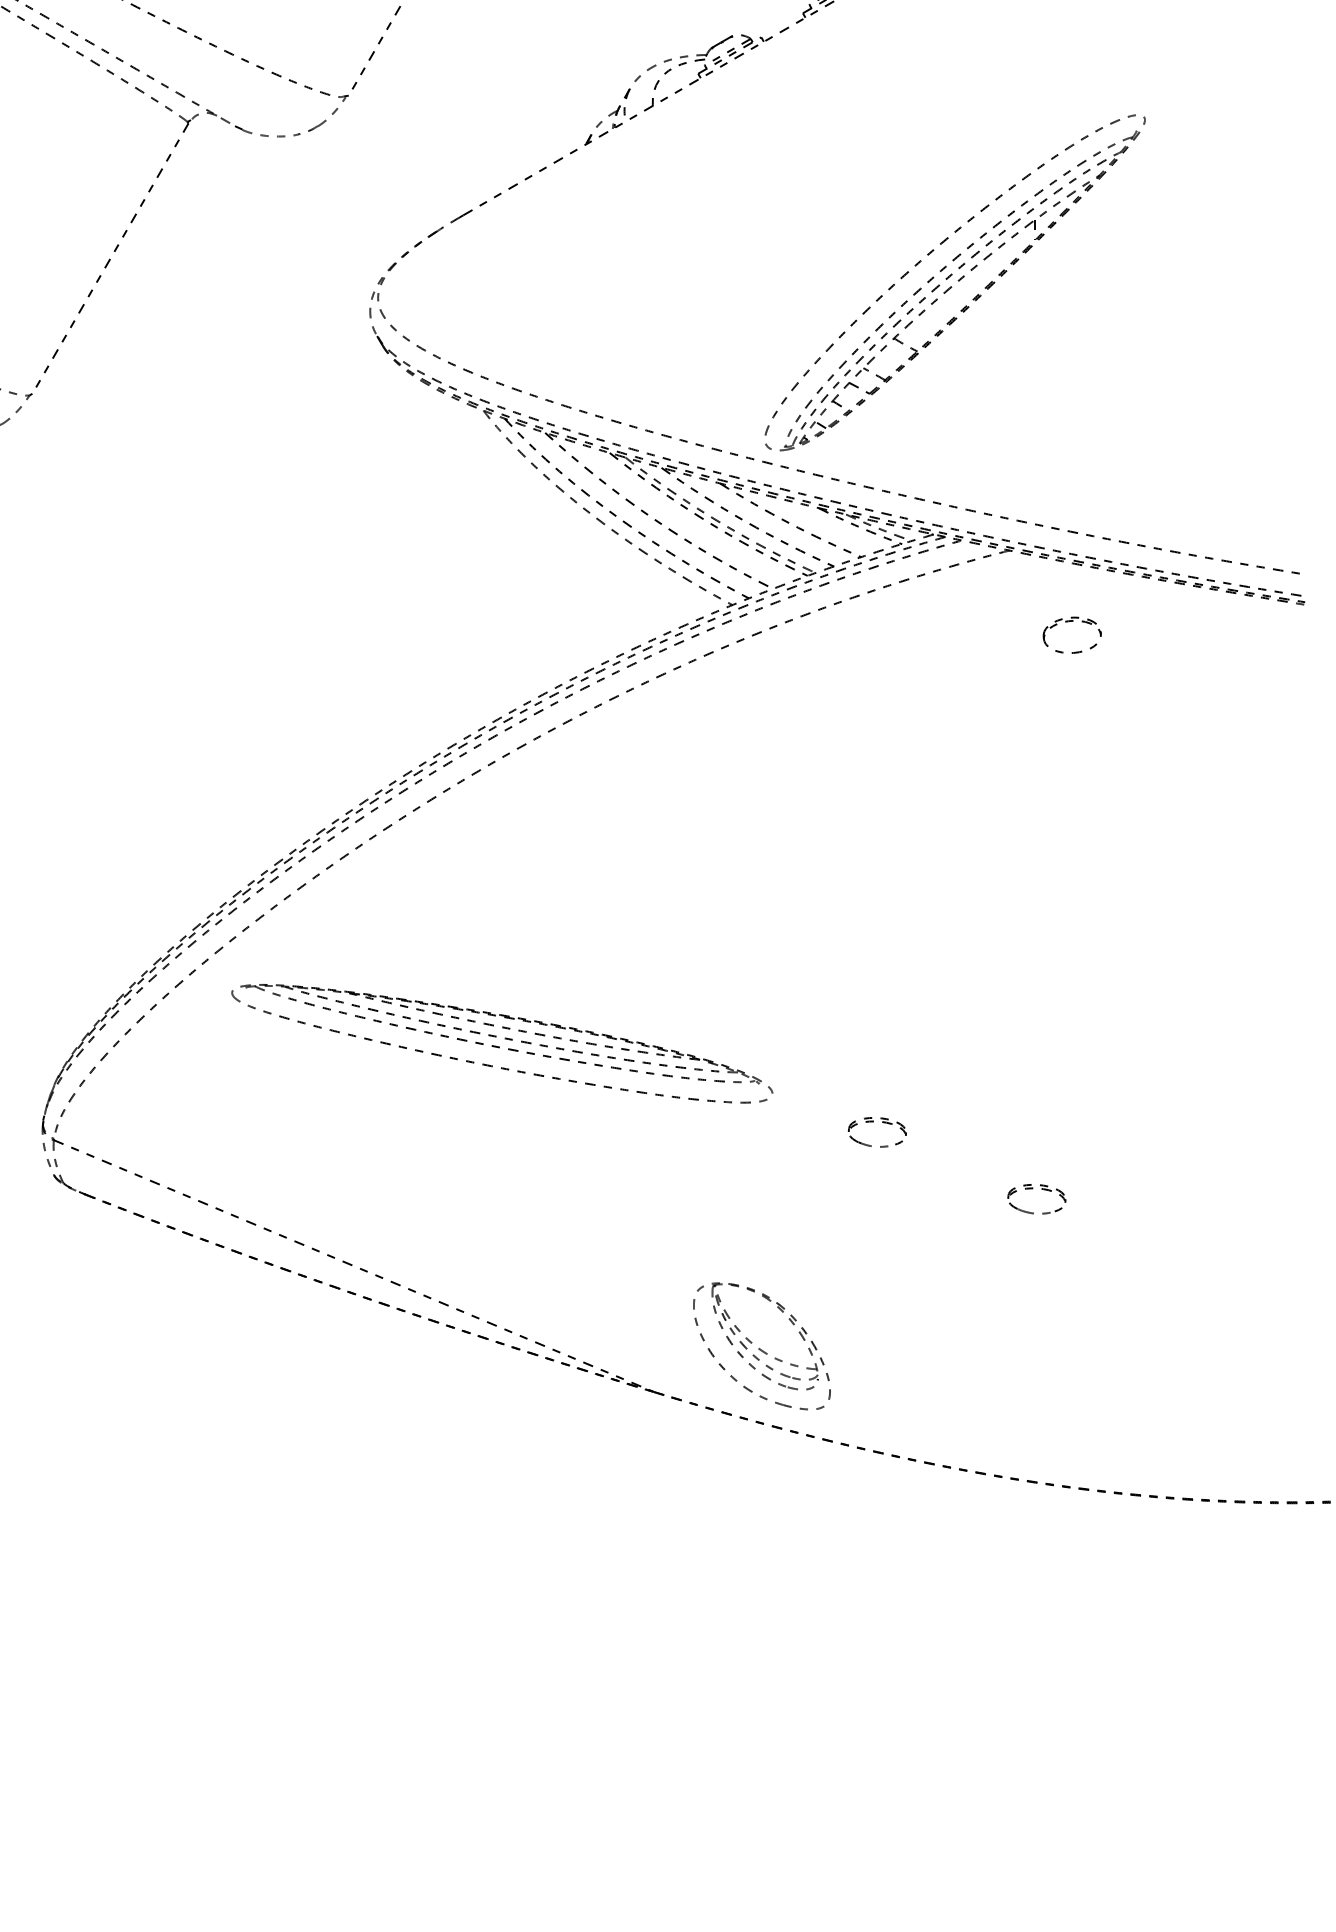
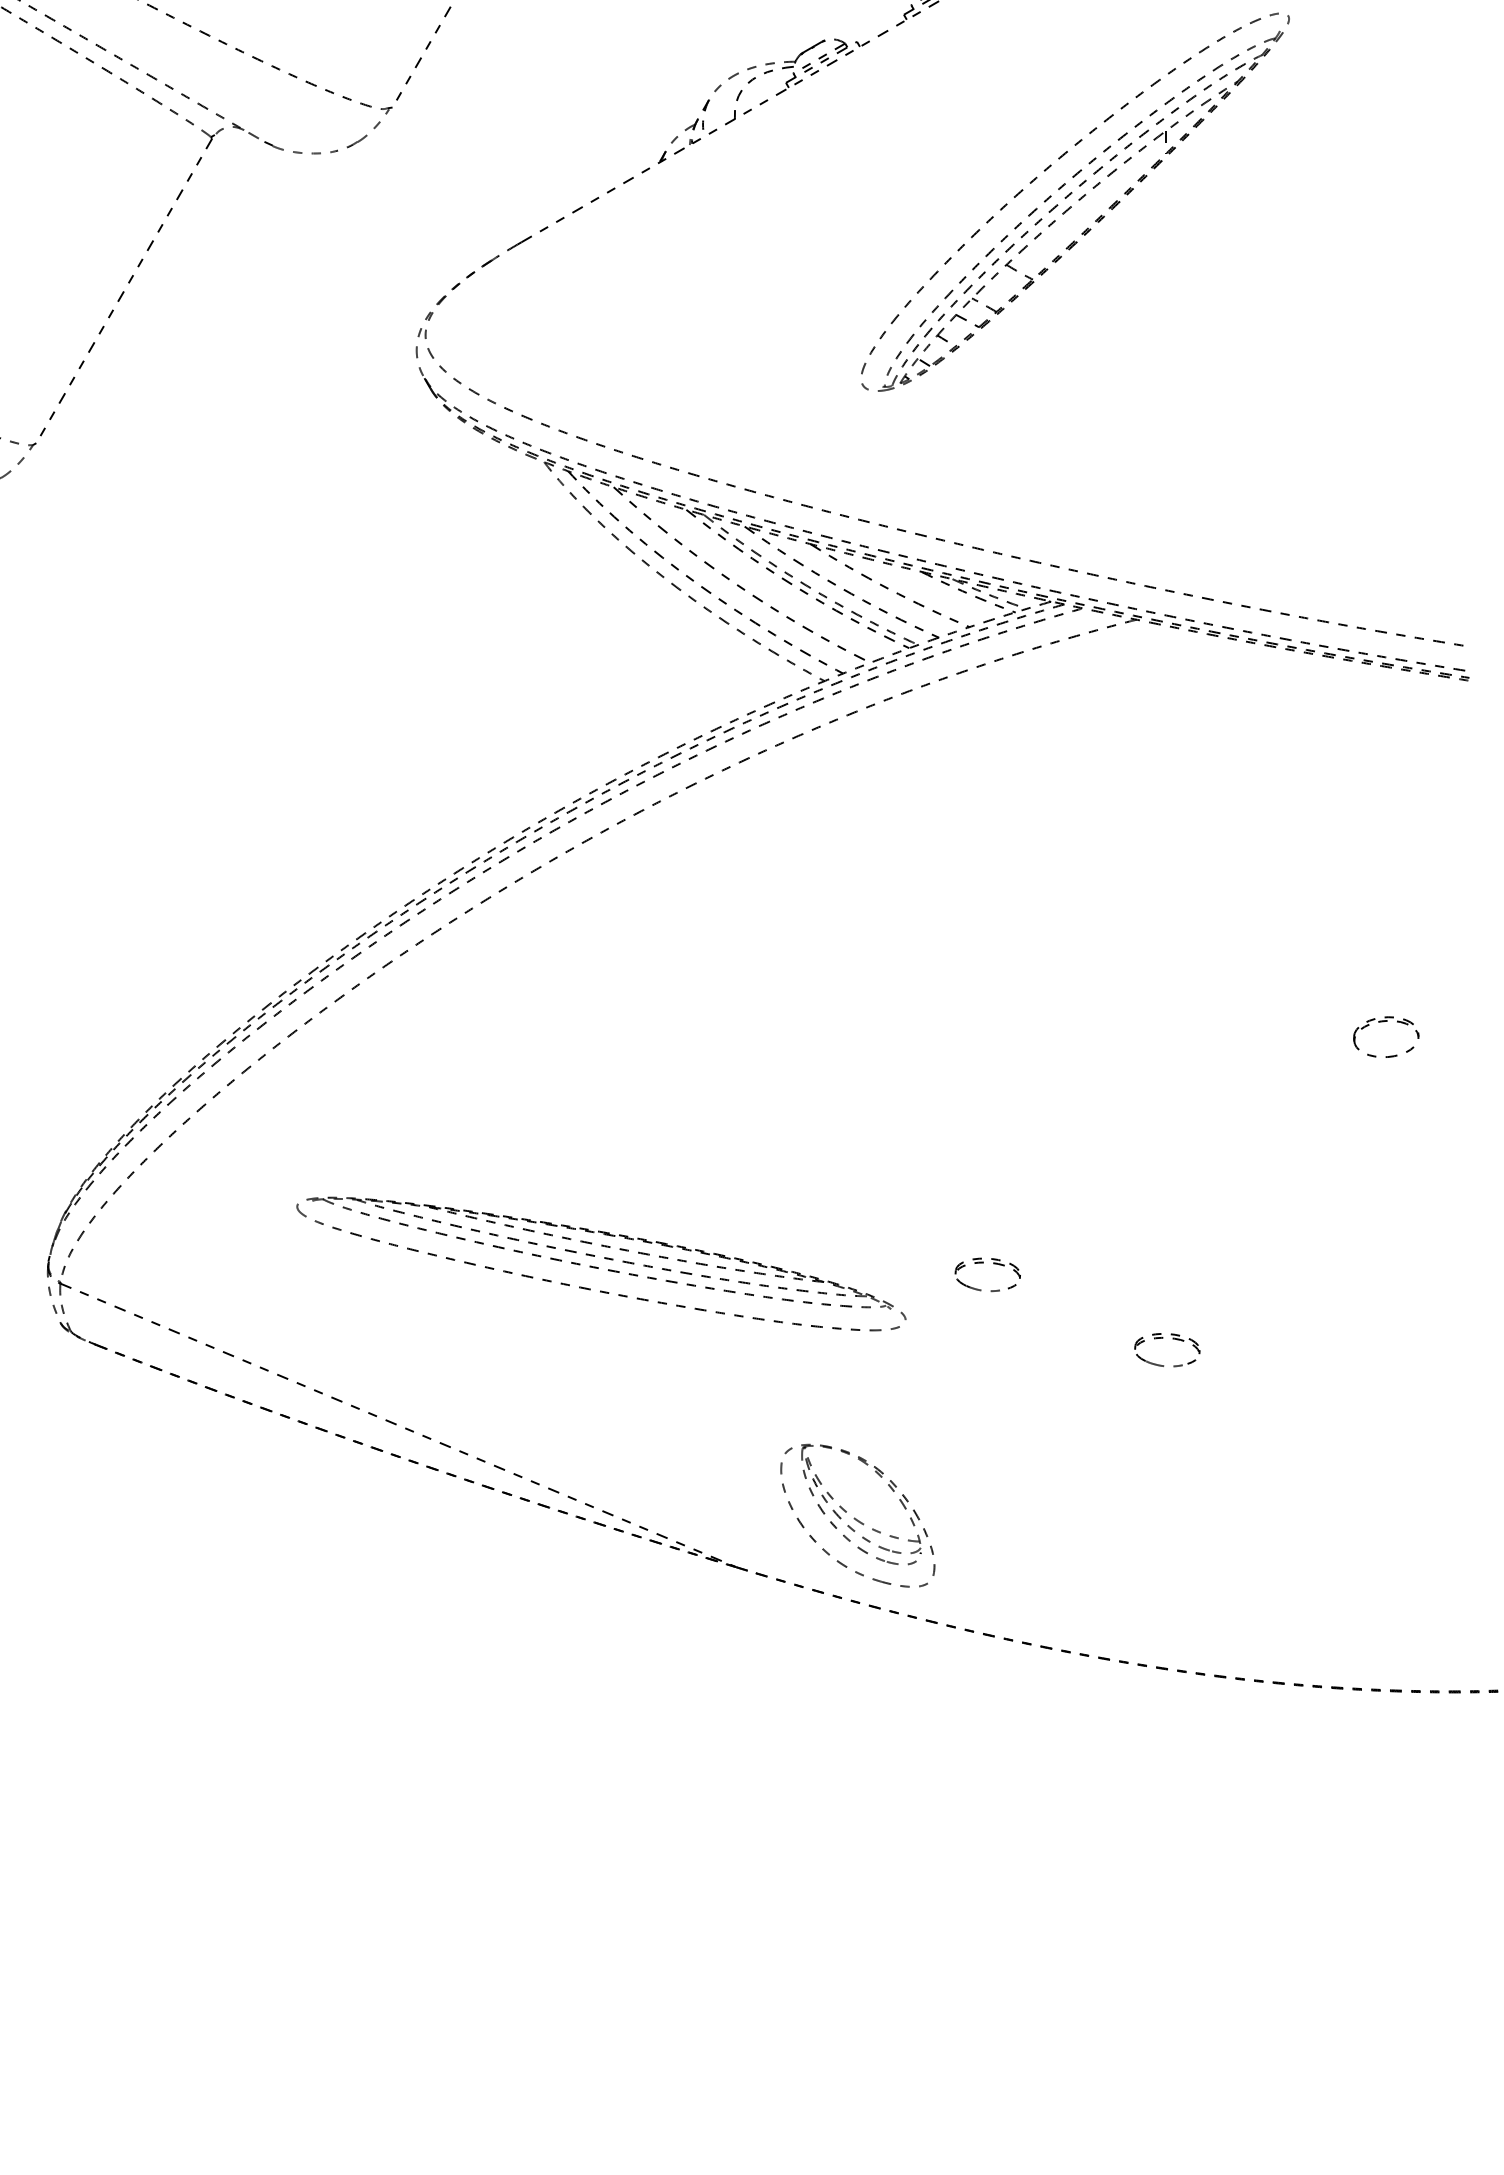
part: (954, 282) -> (1074, 201), moved
part: (1068, 622) -> (1381, 1022), moved
part: (502, 1043) -> (601, 1263), moved

